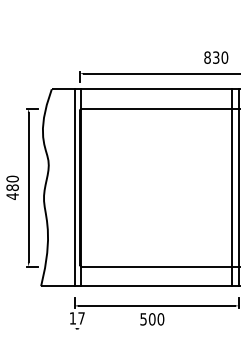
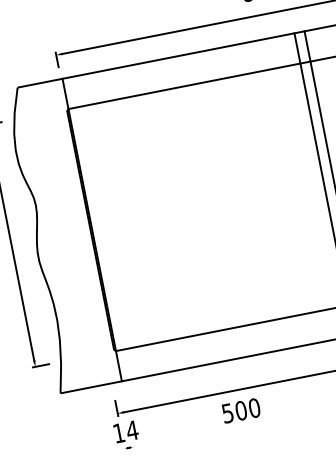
line: (74, 187) -> (82, 231), removed
text: (81, 318) -> (132, 430), 17 -> 14

